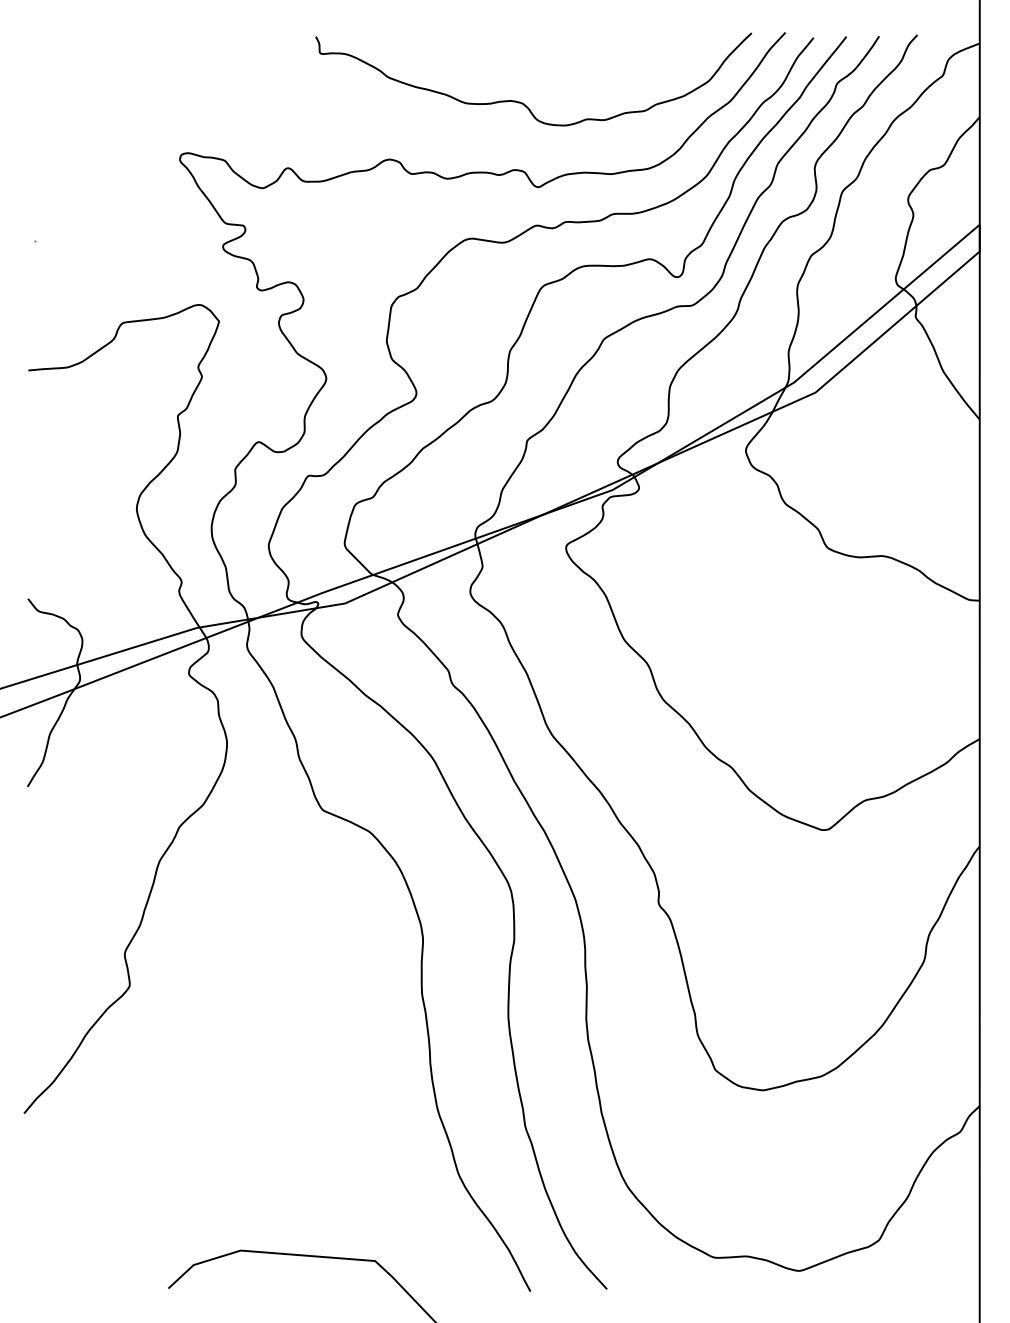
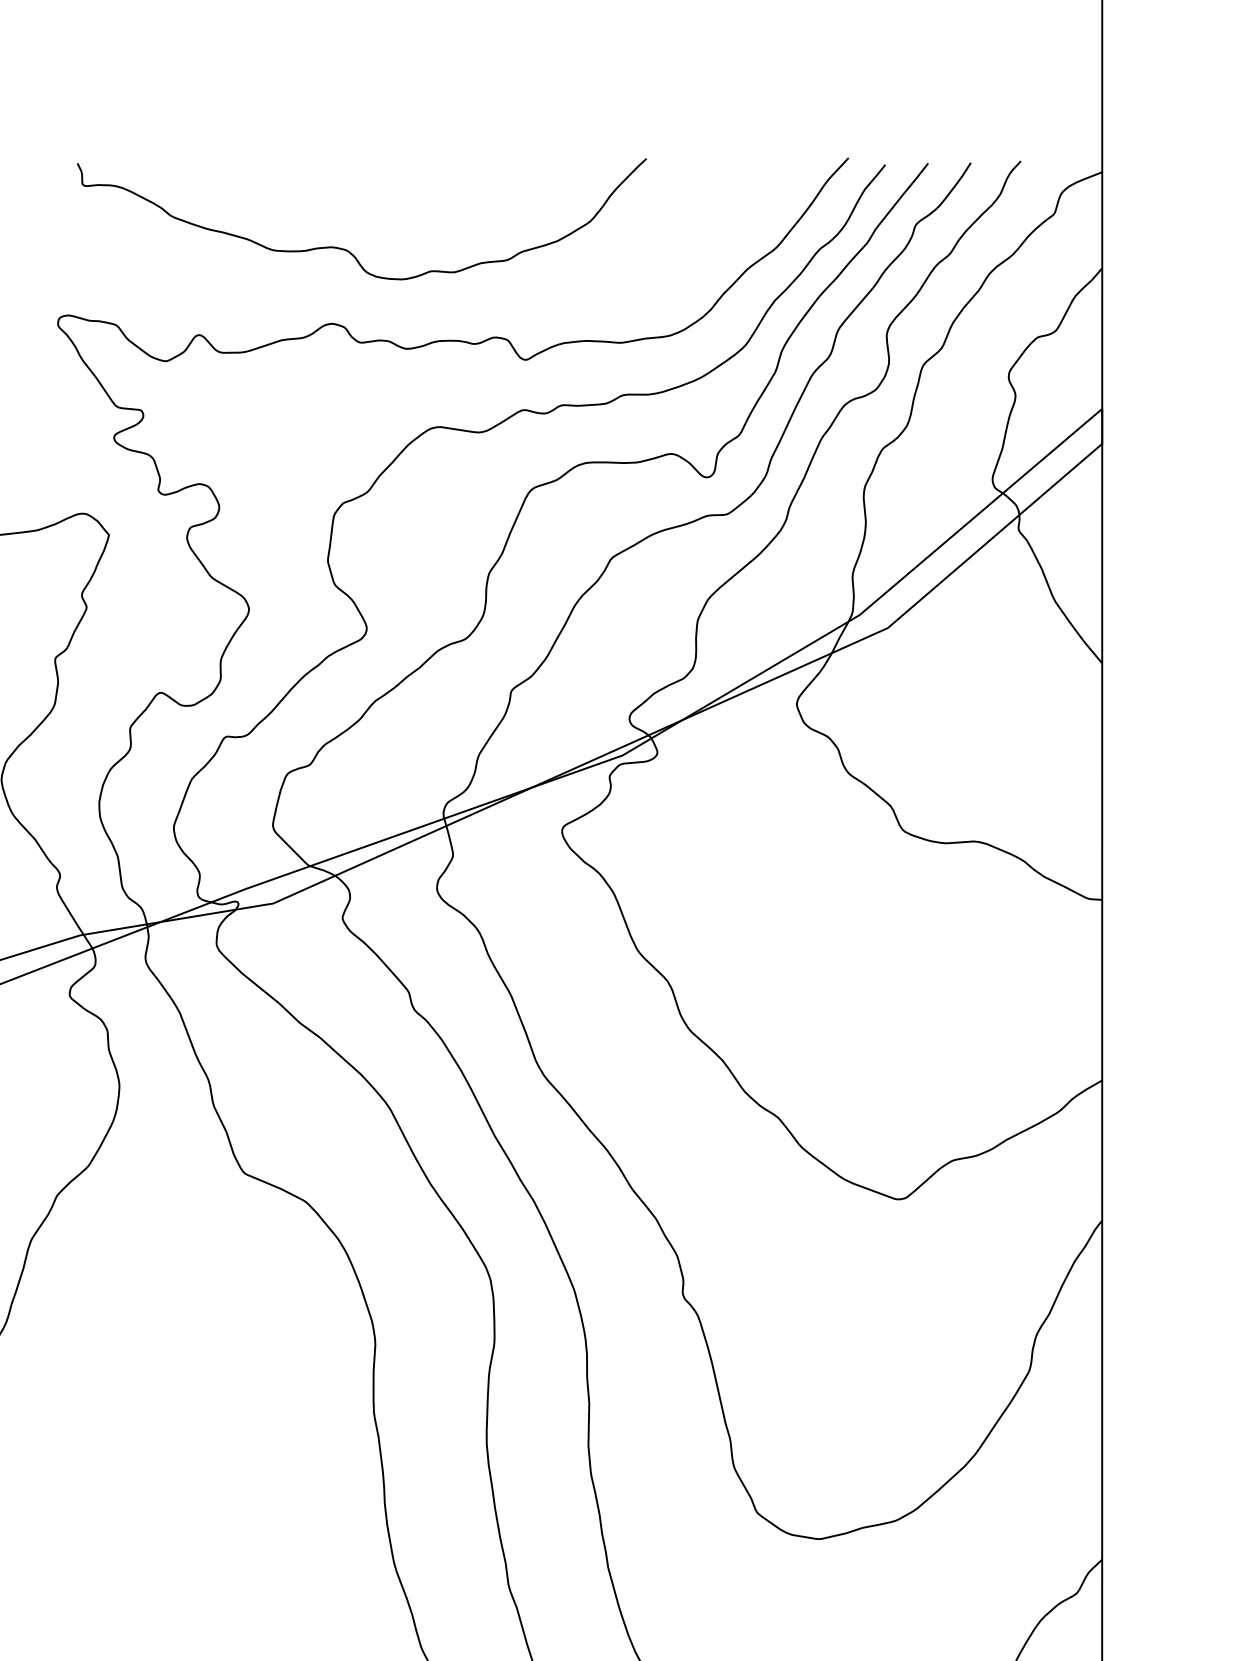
curve: (522, 102) -> (347, 249), moved

